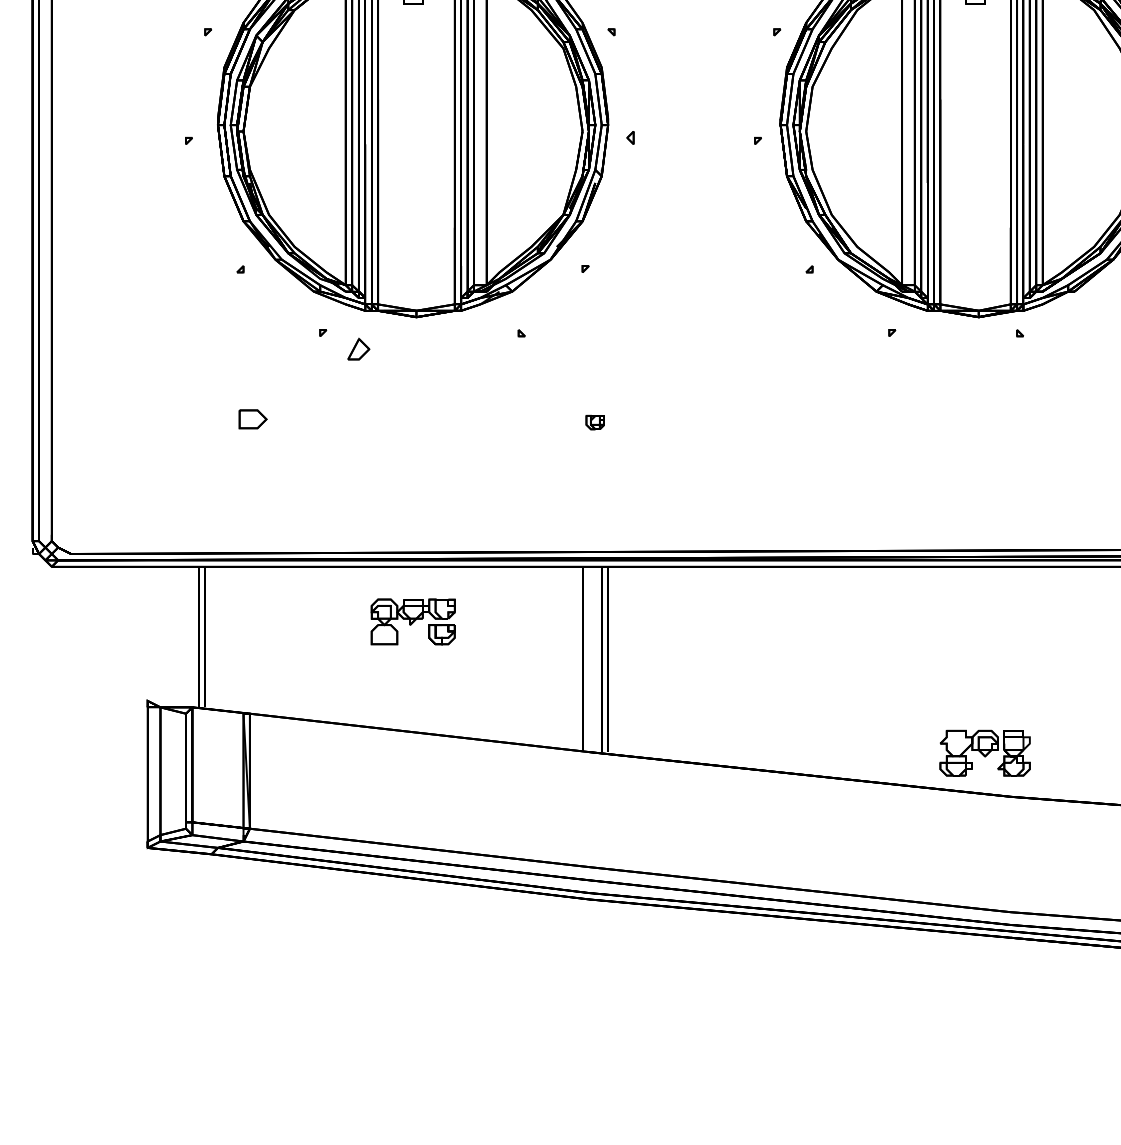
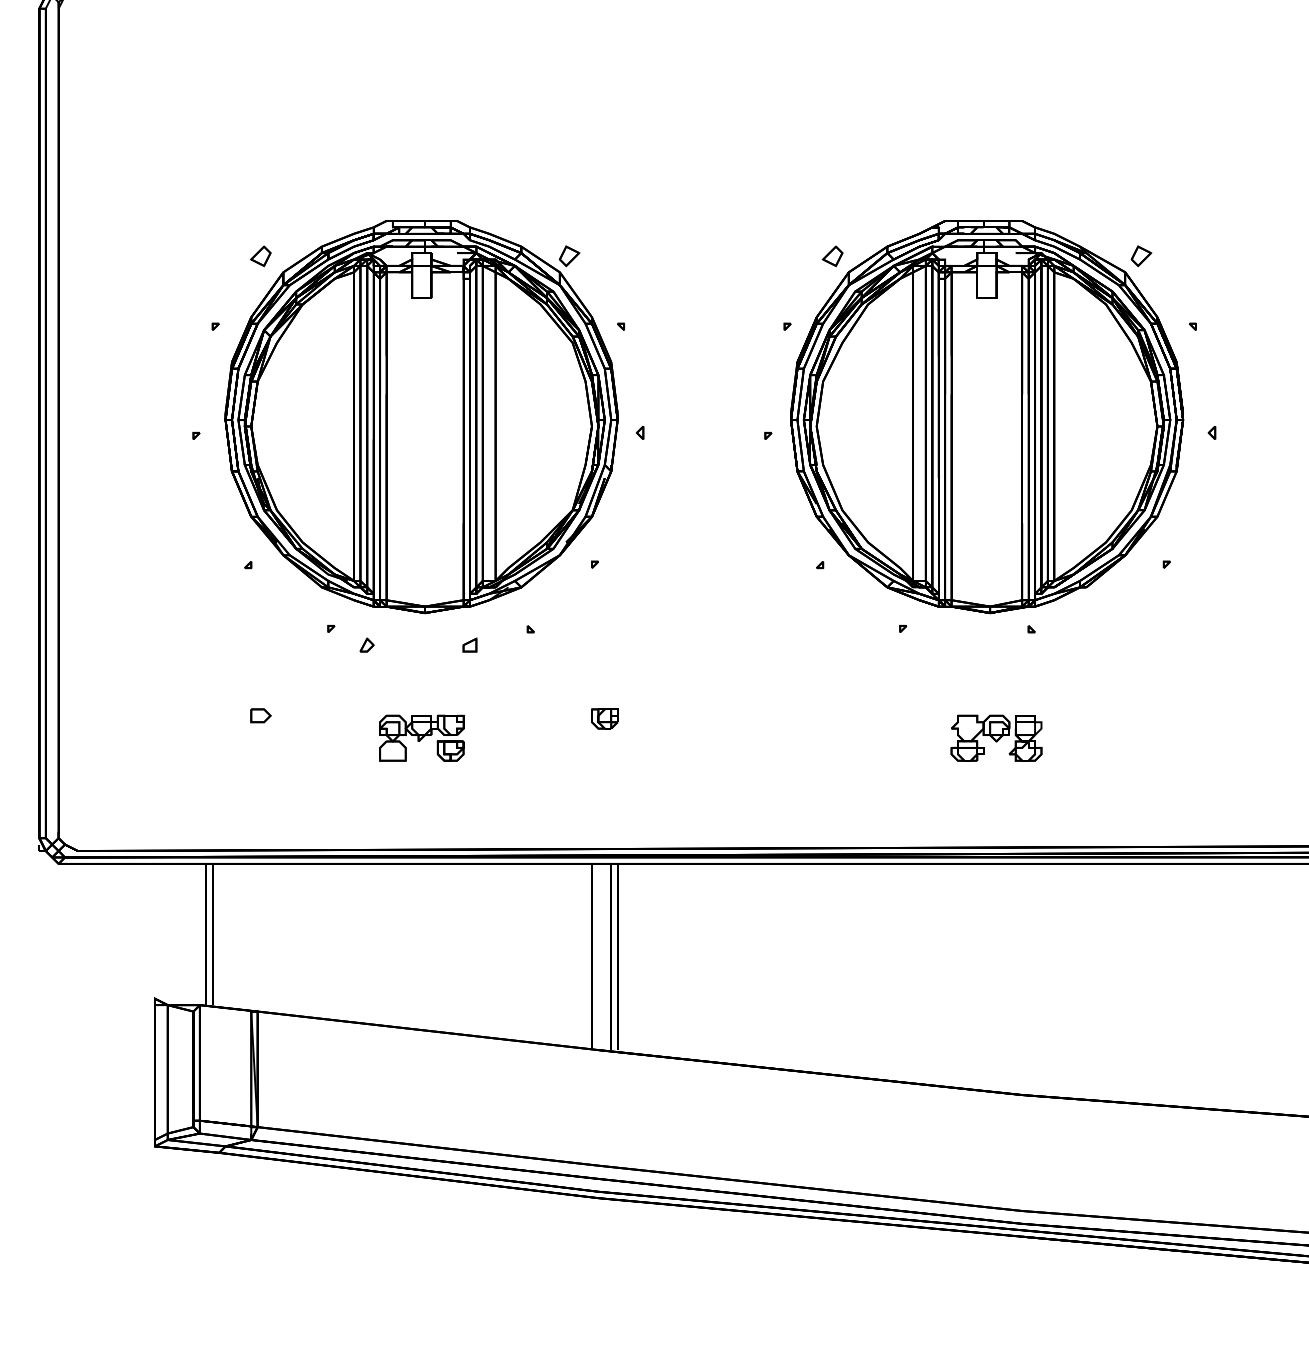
part: (358, 348) -> (366, 644), size x0.62
part: (460, 348) -> (469, 644), added
part: (252, 419) -> (260, 715), size x0.71
part: (595, 422) -> (604, 718), size x1.43
part: (412, 621) -> (421, 737), moved
part: (985, 752) -> (996, 737), moved

